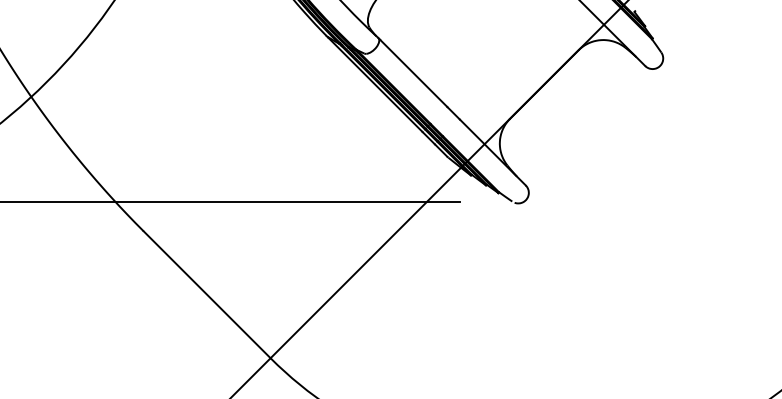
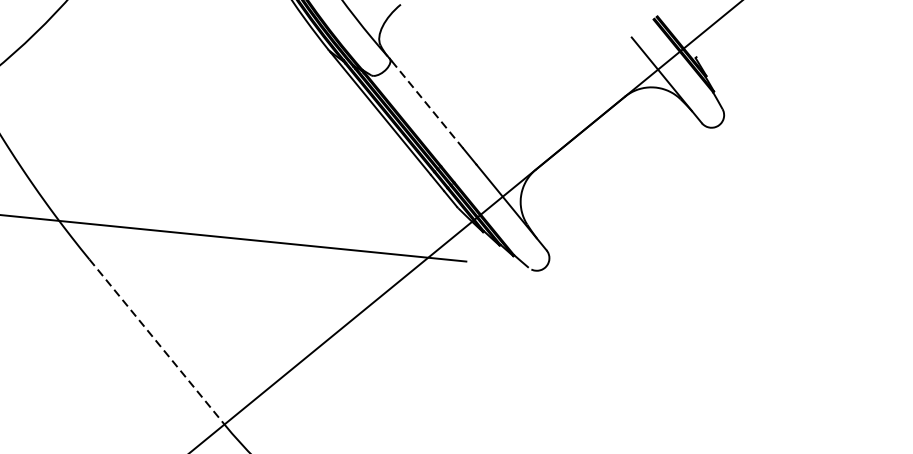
line: (413, 73) -> (427, 104), solid -> dashed
line: (207, 294) -> (157, 341), solid -> dashed

